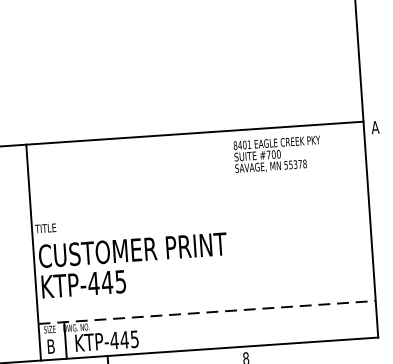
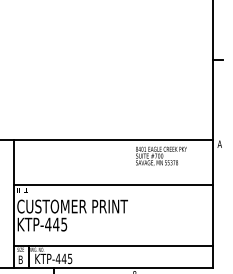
line: (199, 209) -> (113, 185), added
line: (208, 313) -> (114, 246), dashed -> solid

